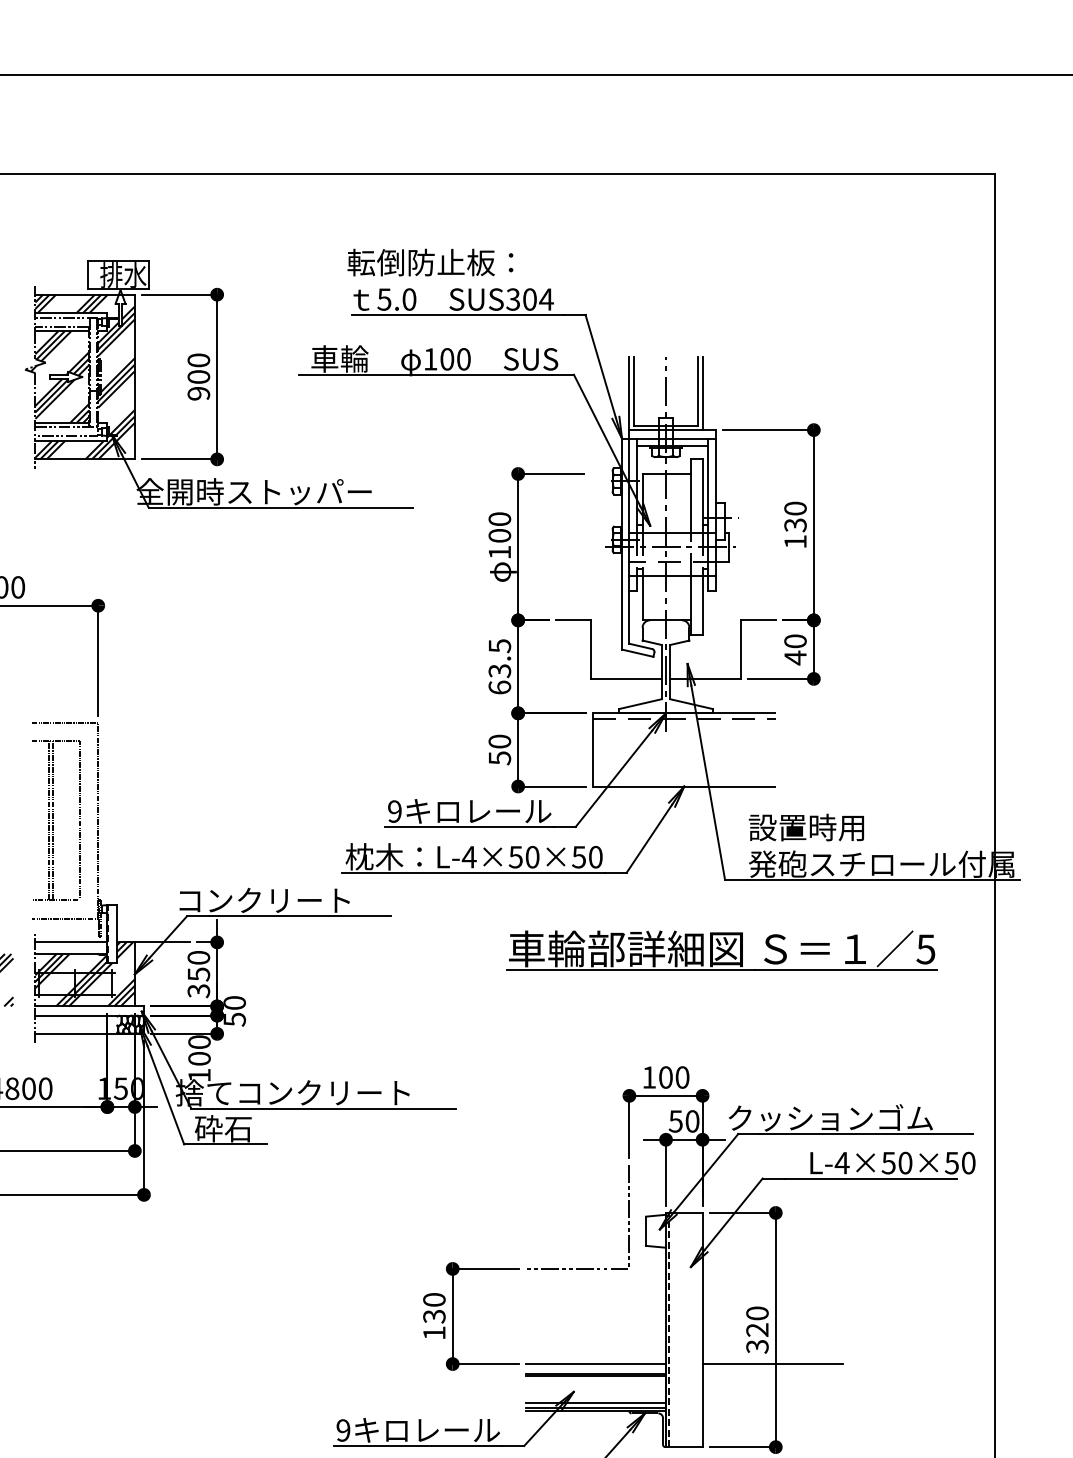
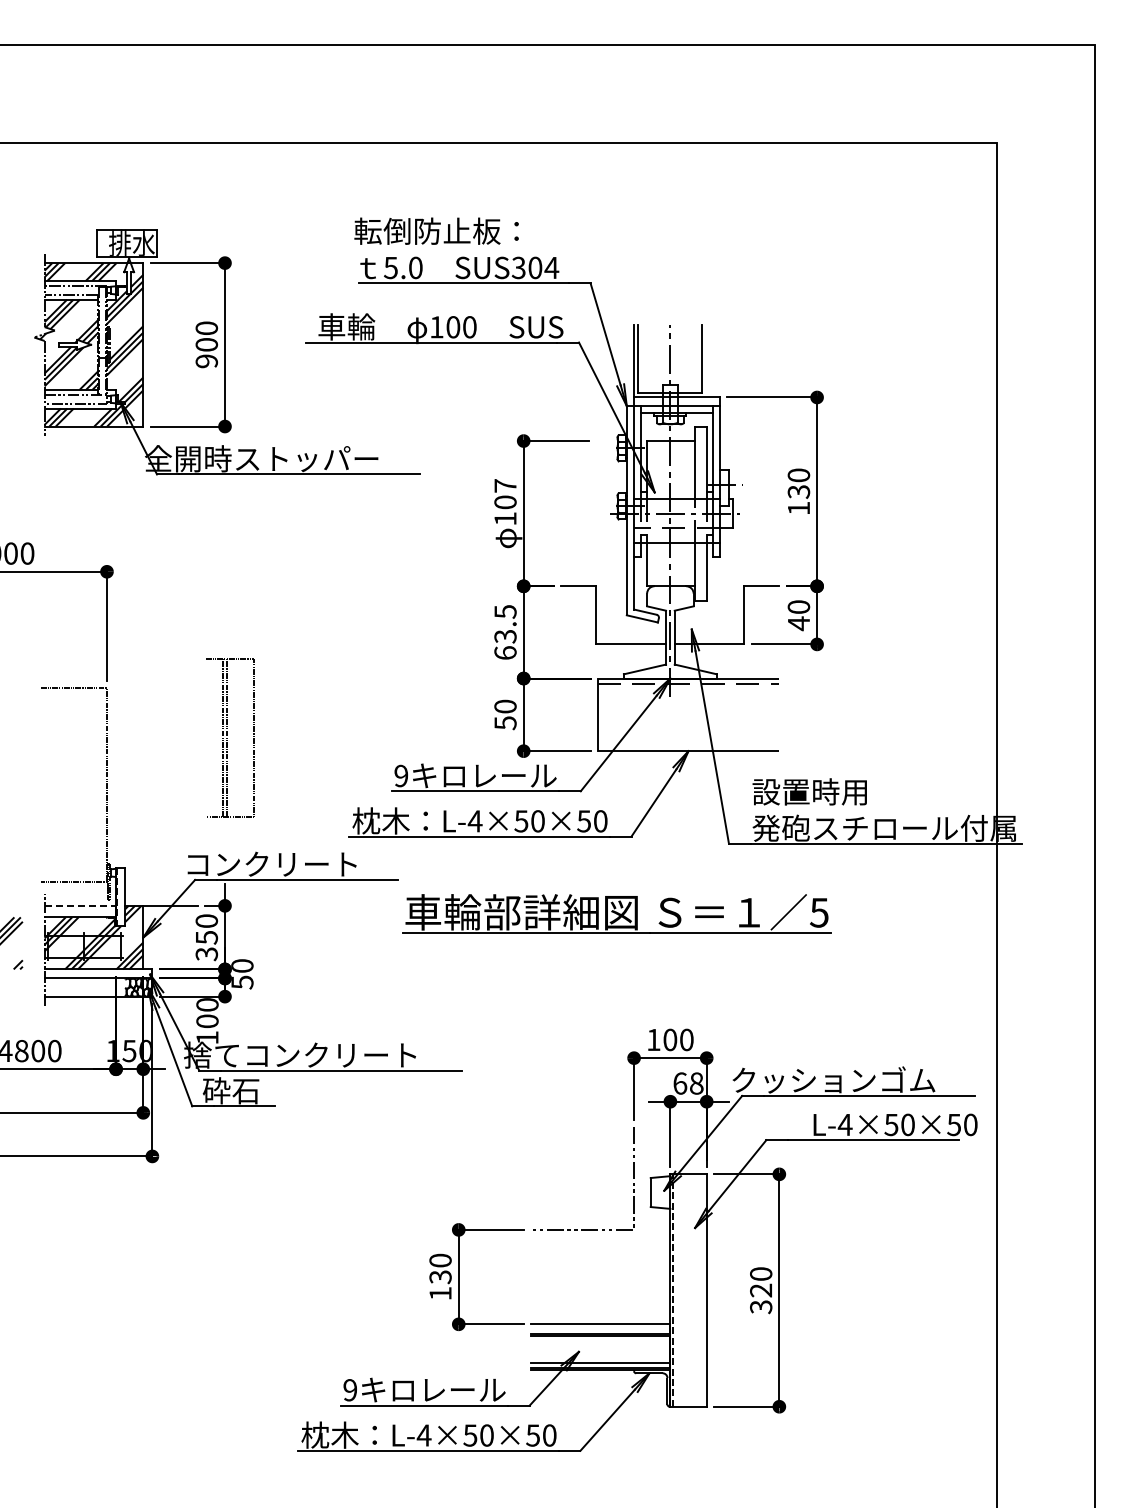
line: (702, 392) -> (706, 360), removed
text: (499, 518) -> (505, 485), 100 -> 107
part: (56, 820) -> (230, 737), moved
line: (71, 942) -> (80, 905), solid -> dashed
part: (721, 950) -> (616, 913), moved
text: (684, 1121) -> (688, 1083), 50 -> 68
line: (771, 1364) -> (775, 1324), removed

